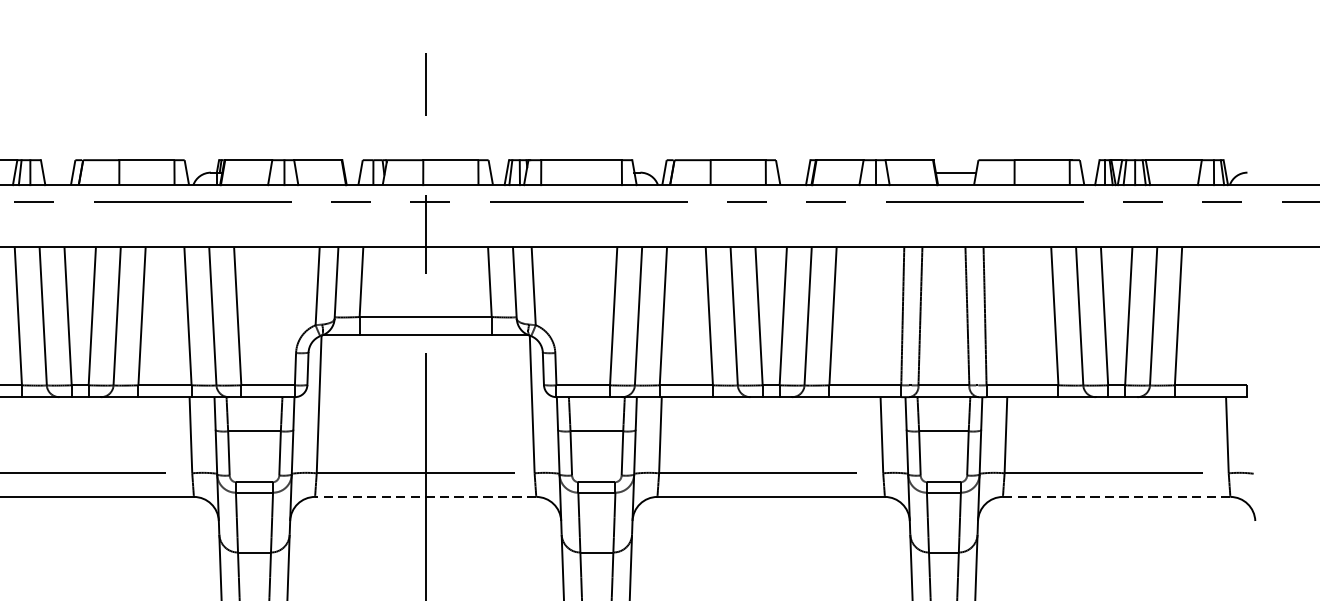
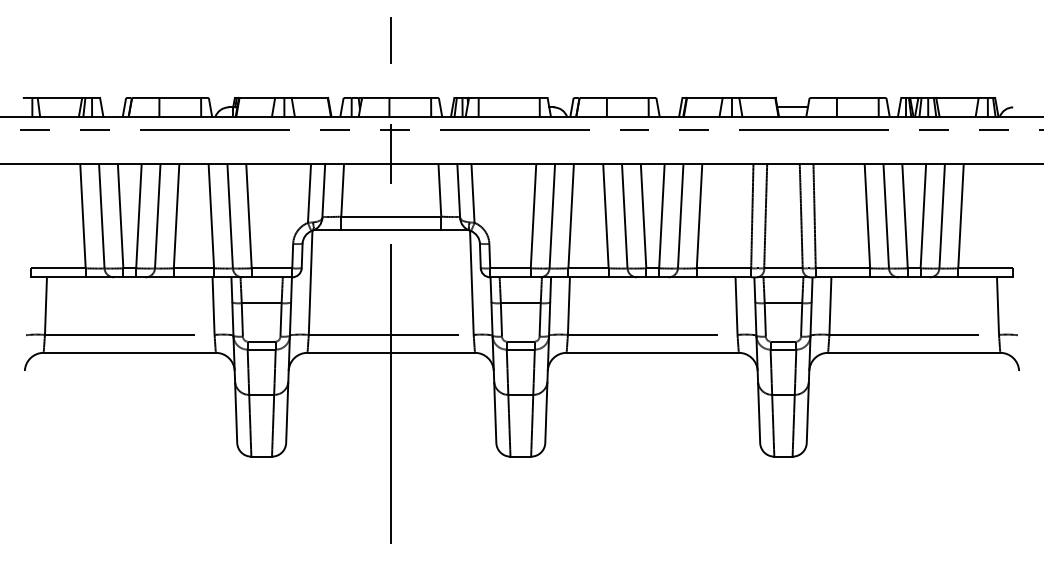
line: (426, 496) -> (391, 352), dashed -> solid
line: (1115, 496) -> (913, 352), dashed -> solid

